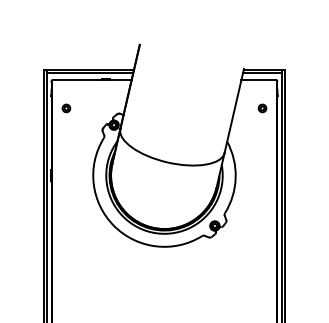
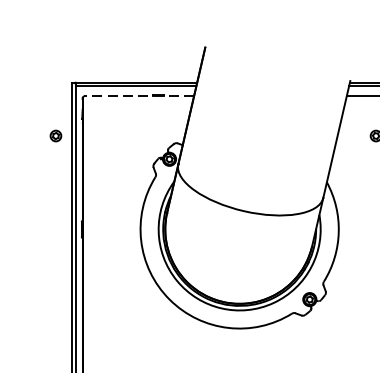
line: (91, 80) -> (138, 97), solid -> dashed
part: (66, 108) -> (56, 136), moved

